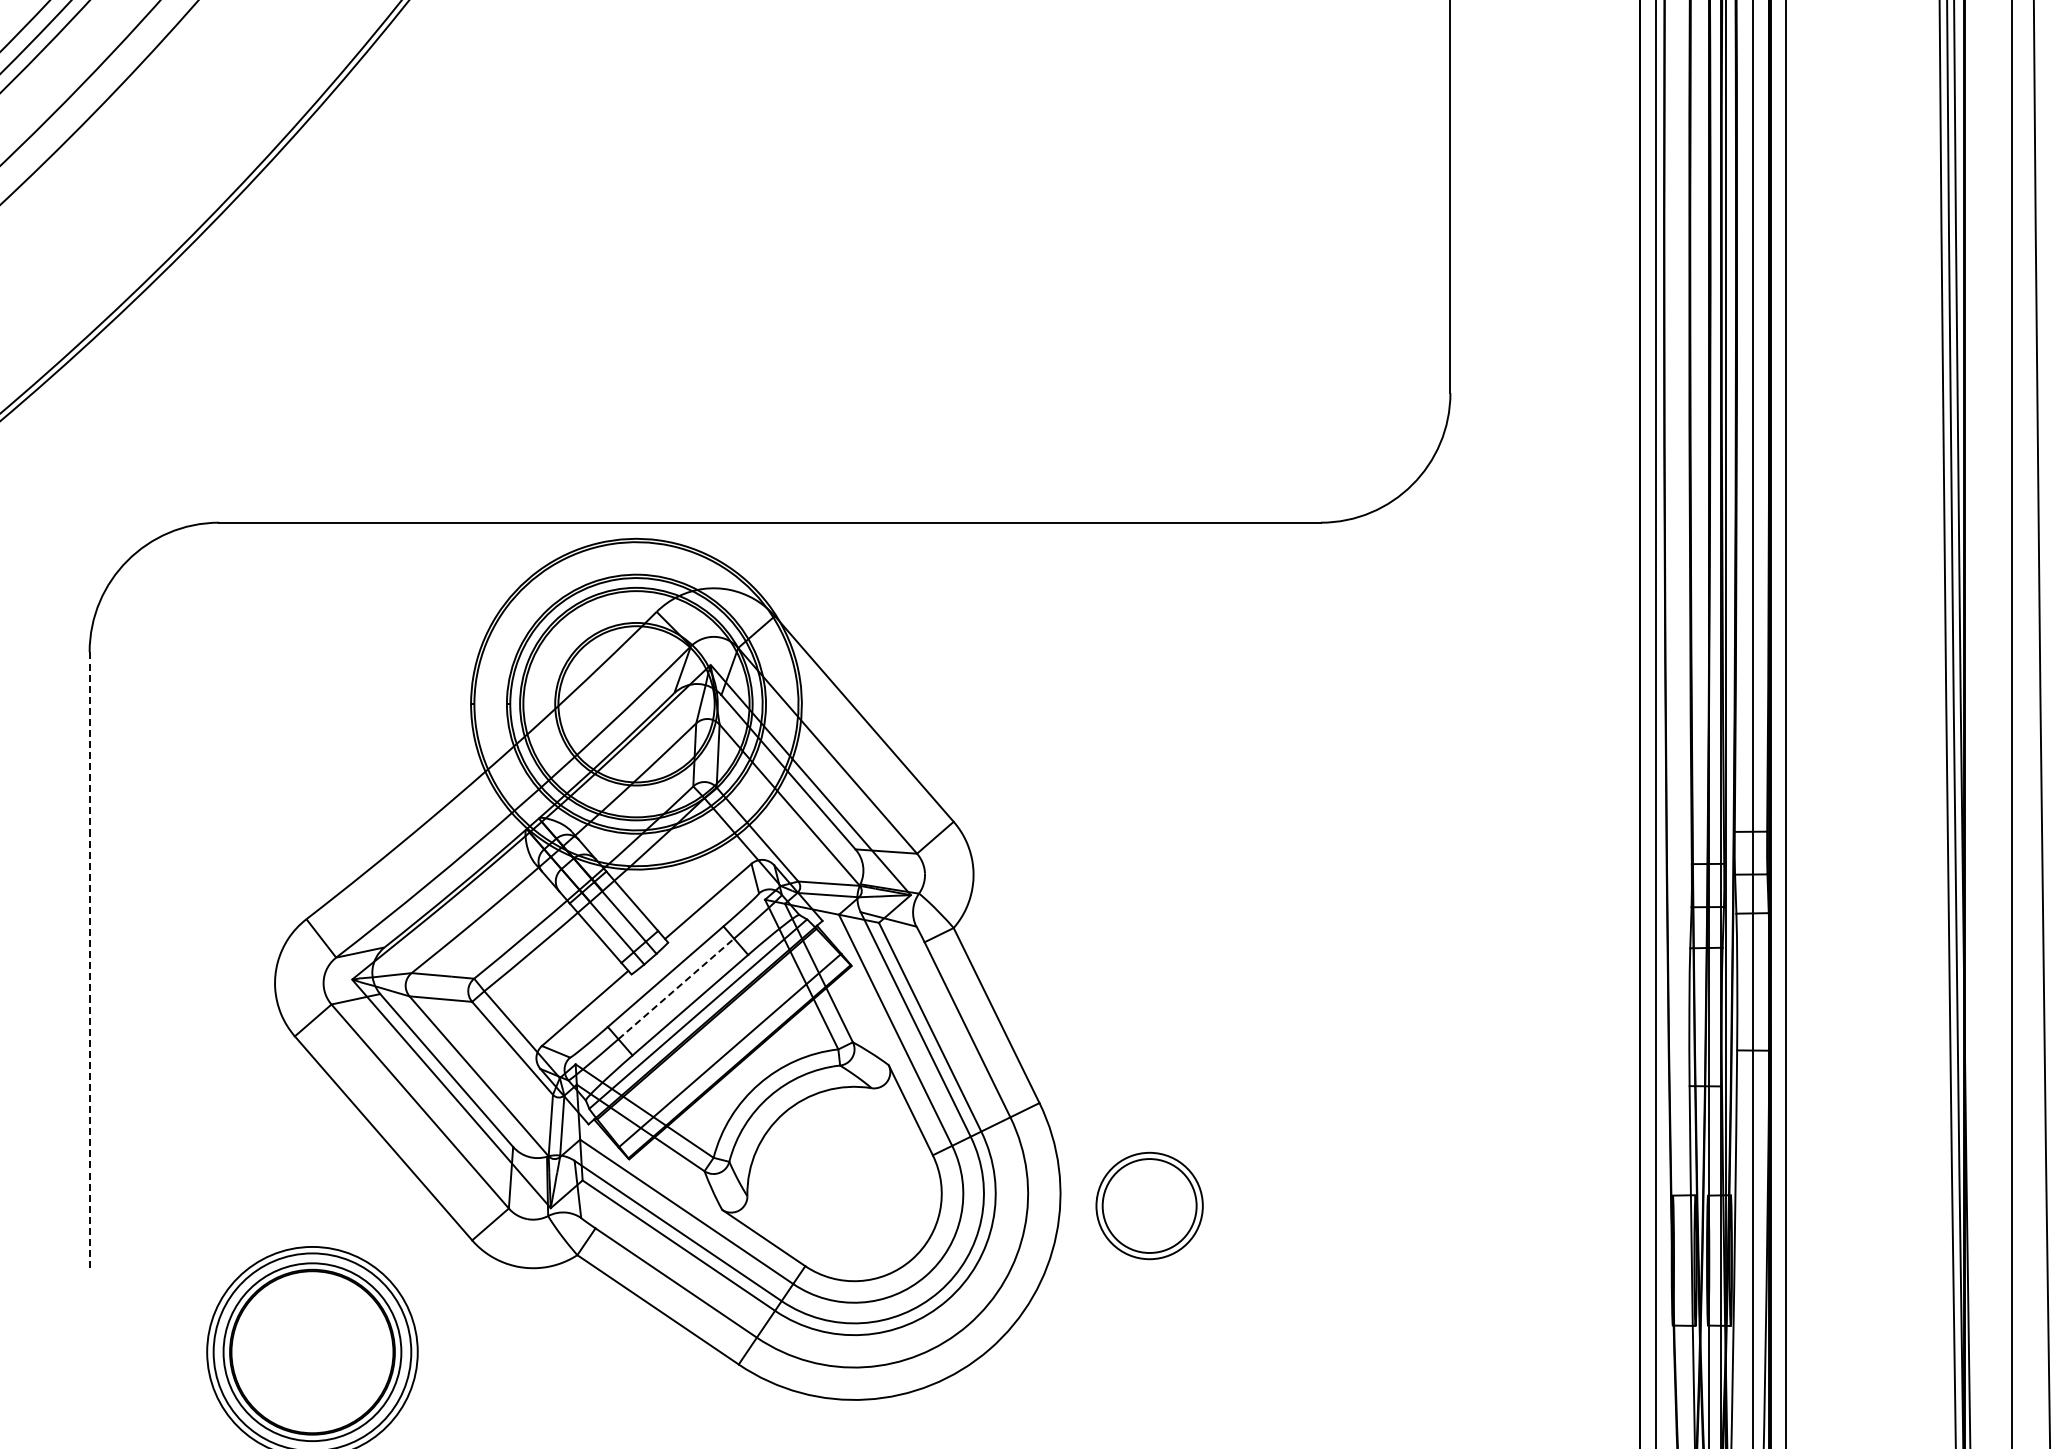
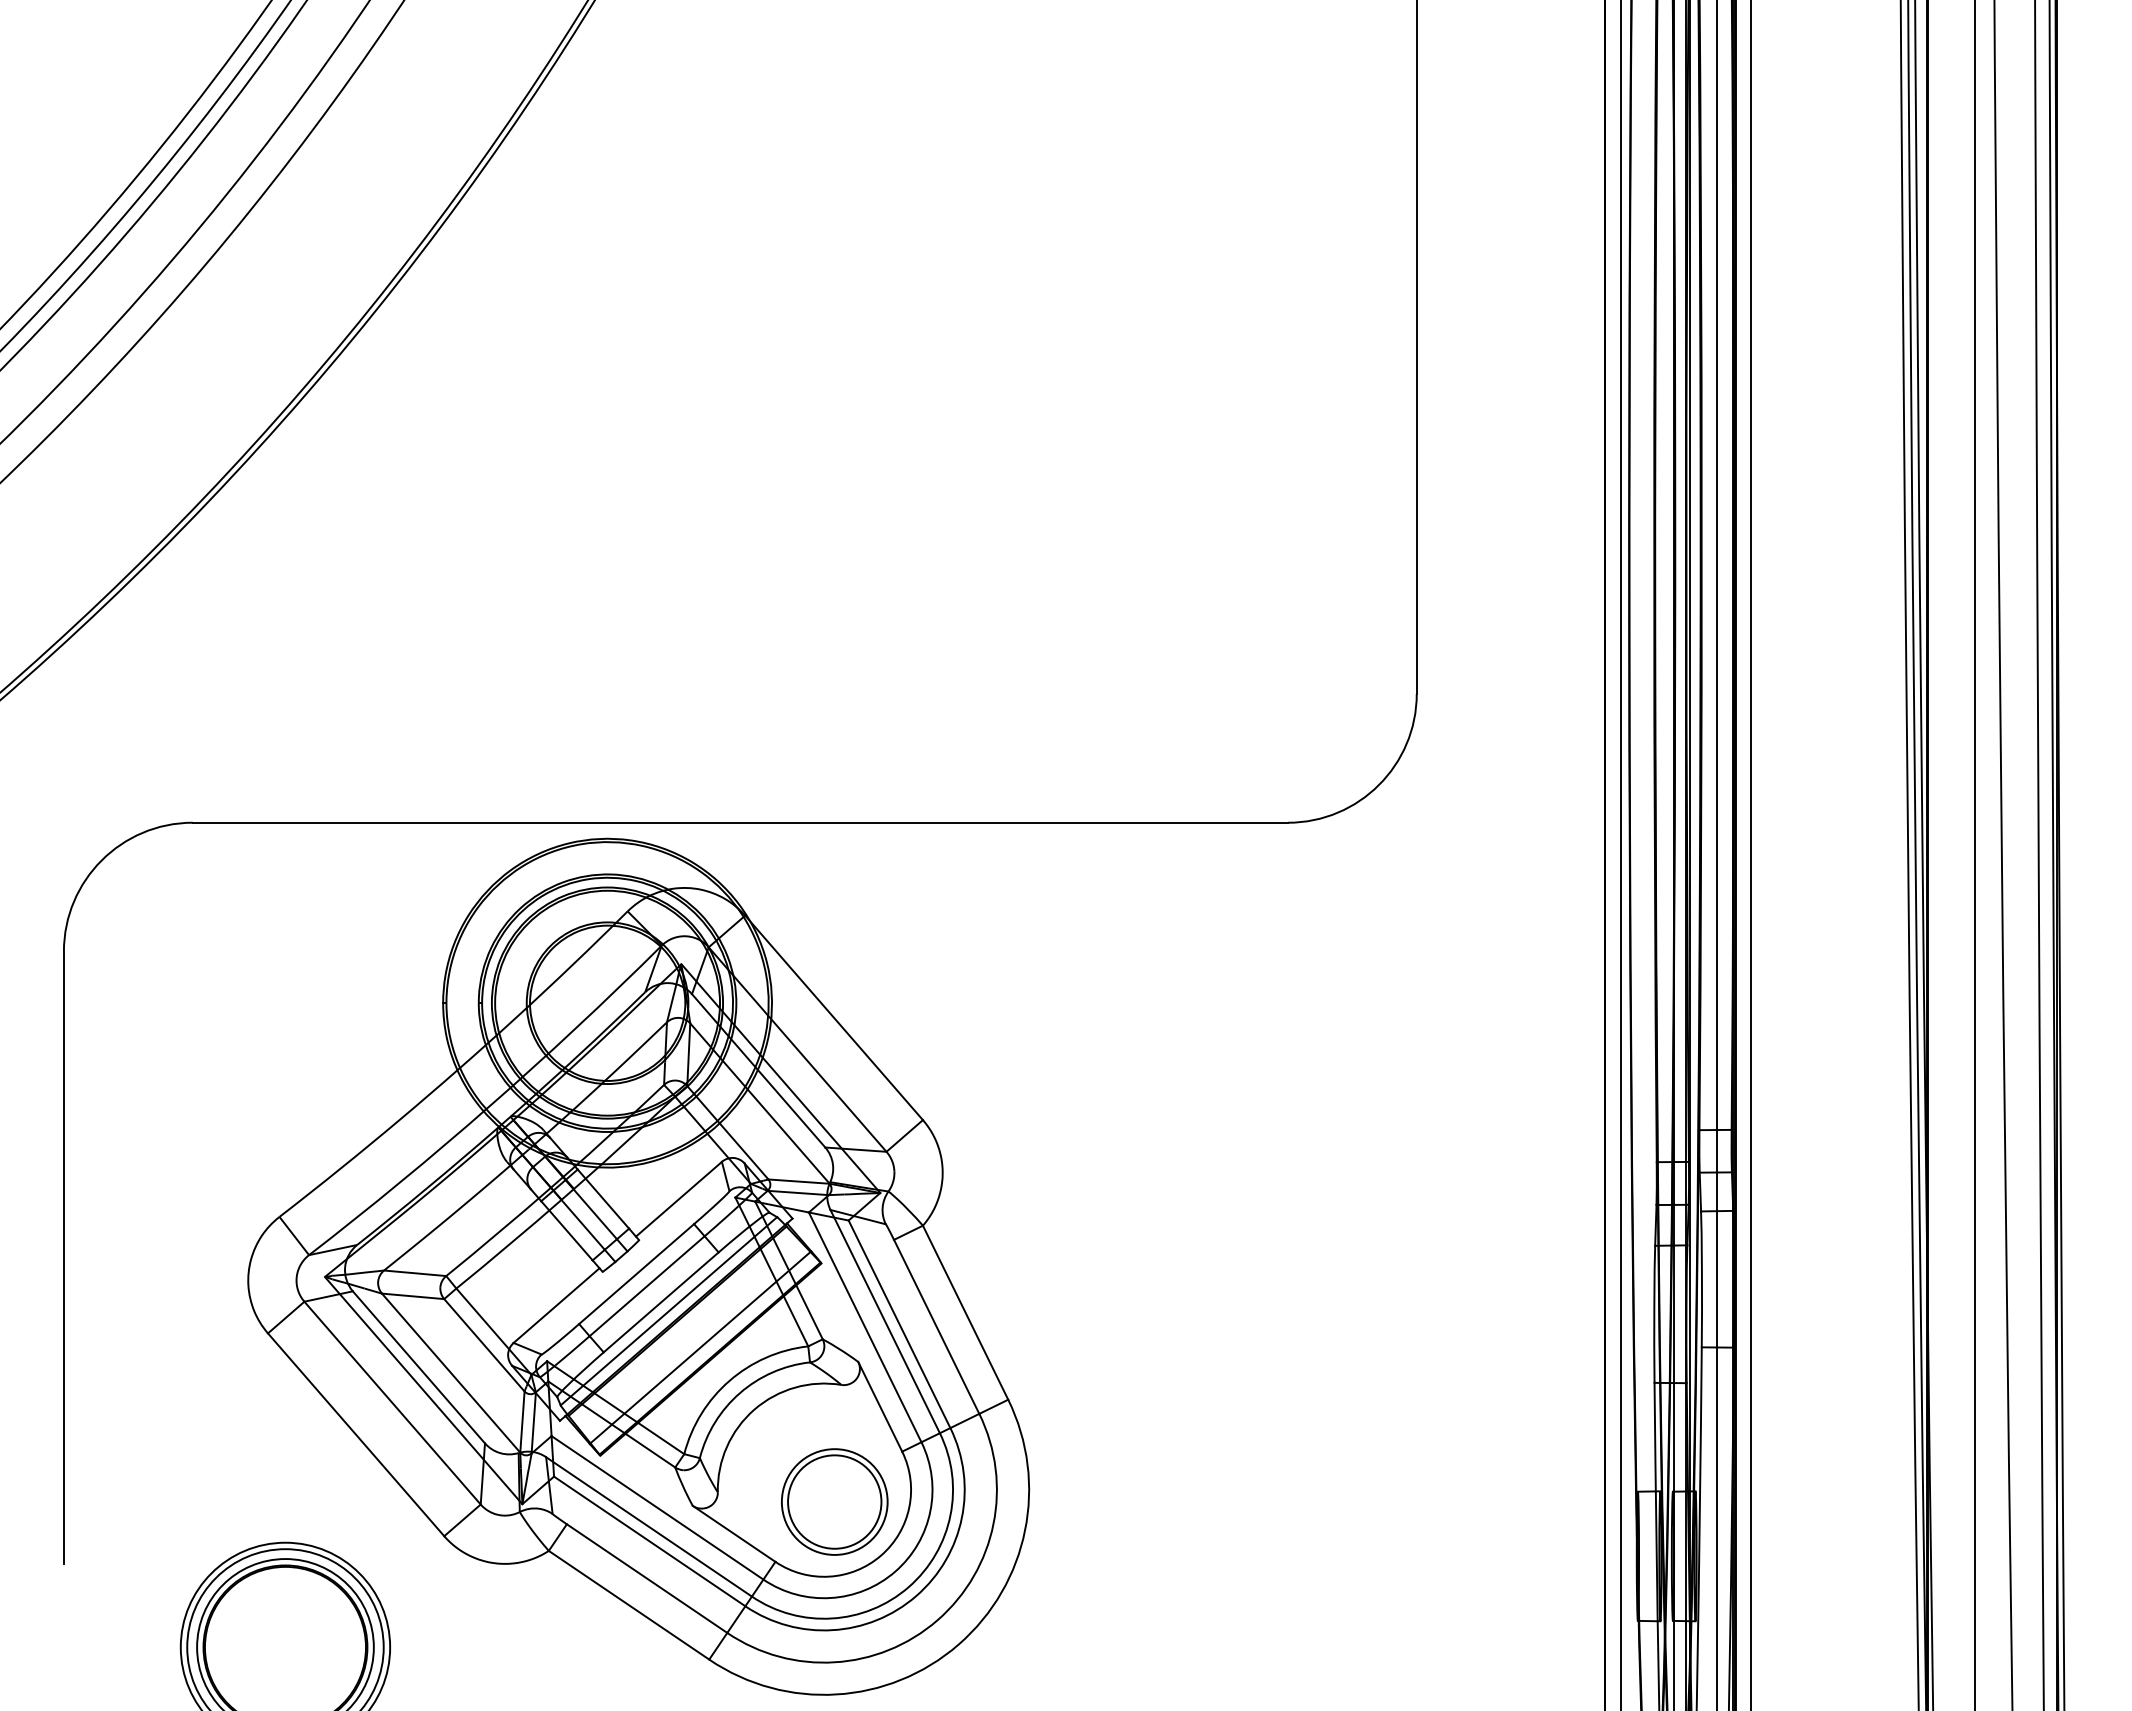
line: (89, 960) -> (63, 1257), dashed -> solid
line: (676, 988) -> (647, 1285), dashed -> solid
part: (1149, 1205) -> (834, 1501), moved

